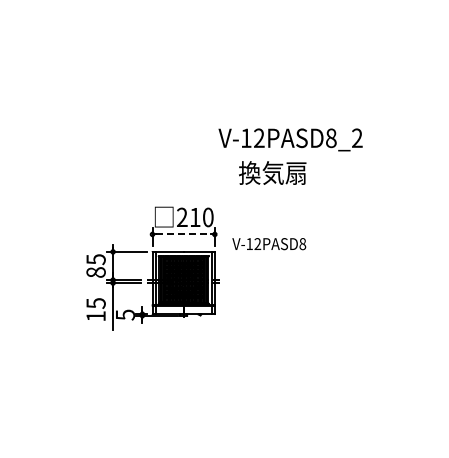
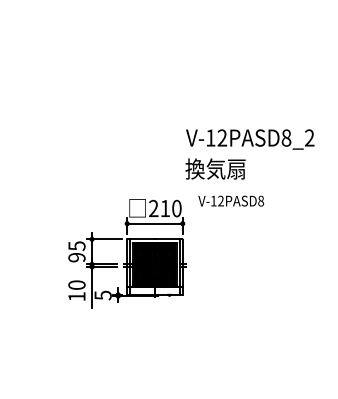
text: (272, 172) -> (215, 168), moved
line: (183, 234) -> (154, 223), dashed -> solid
text: (269, 244) -> (231, 201), moved
text: (95, 272) -> (76, 257), 85 -> 95
text: (95, 303) -> (76, 285), 15 -> 10

